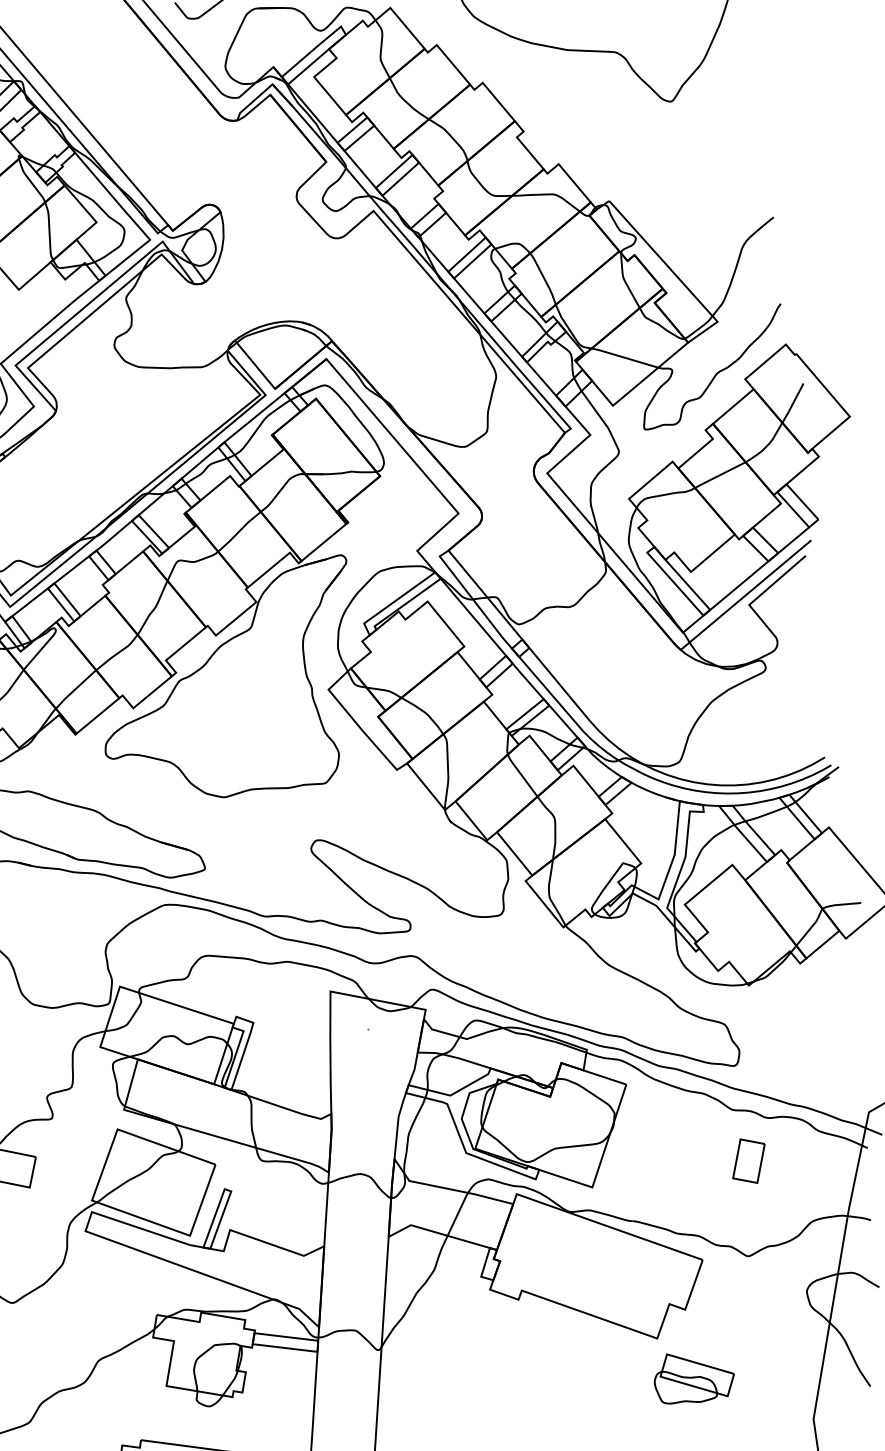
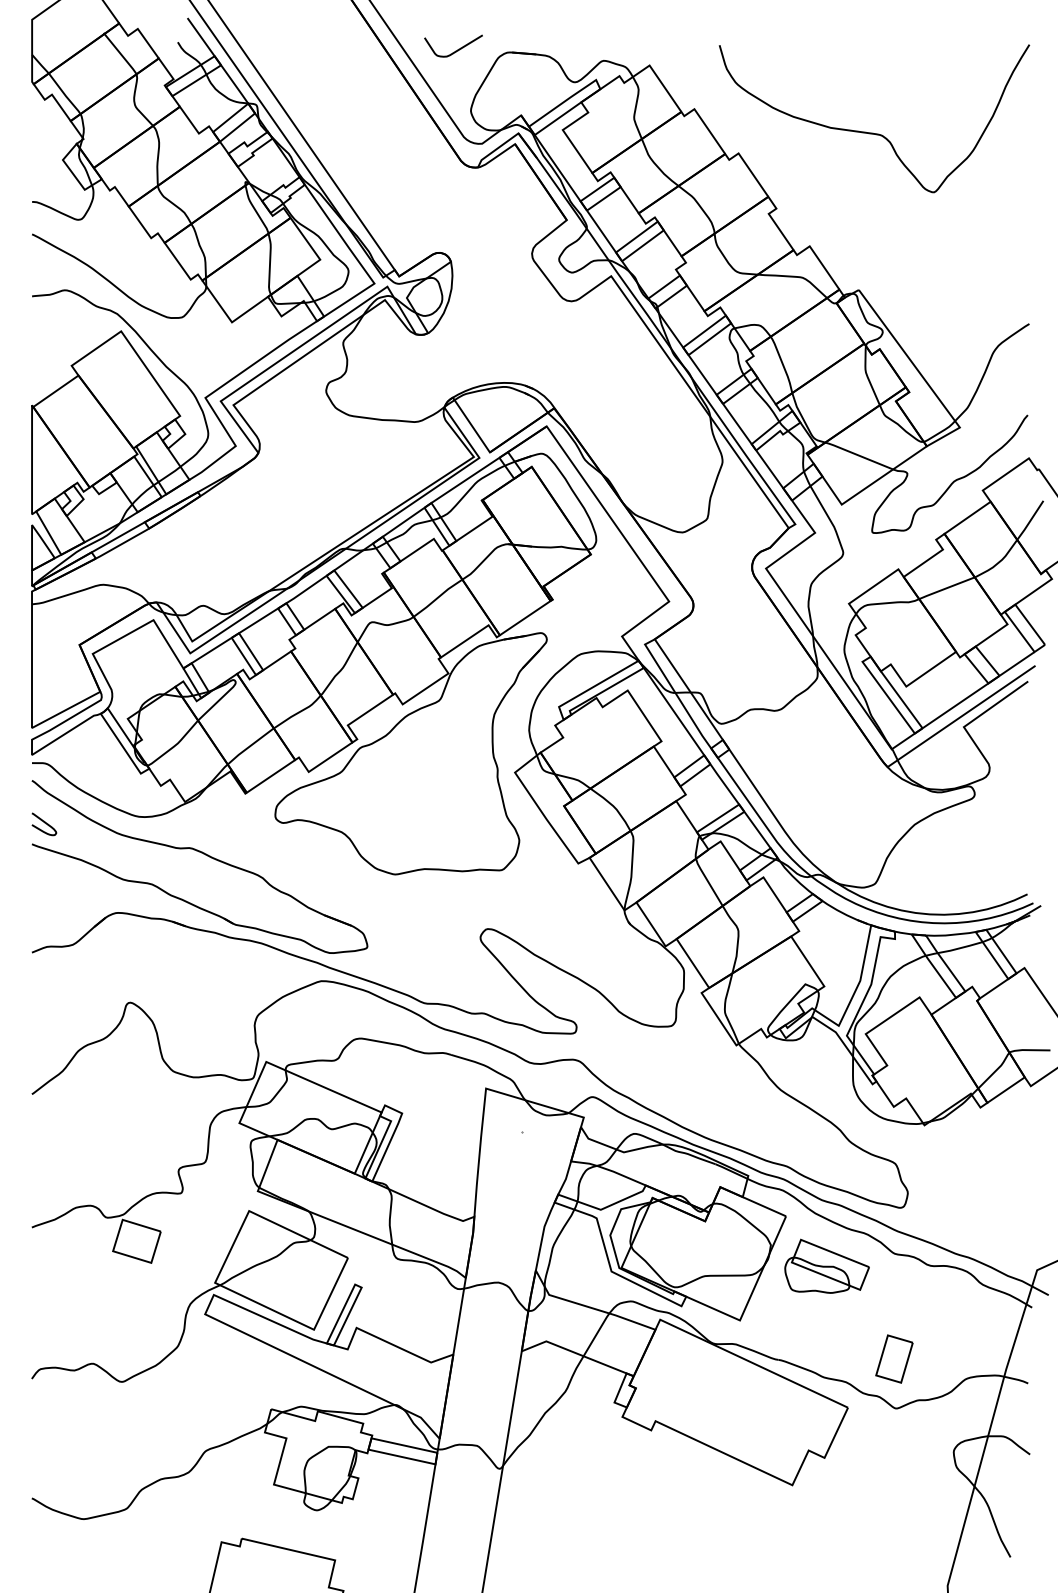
part: (748, 1160) -> (894, 1358), moved
part: (693, 1376) -> (826, 1265), moved

